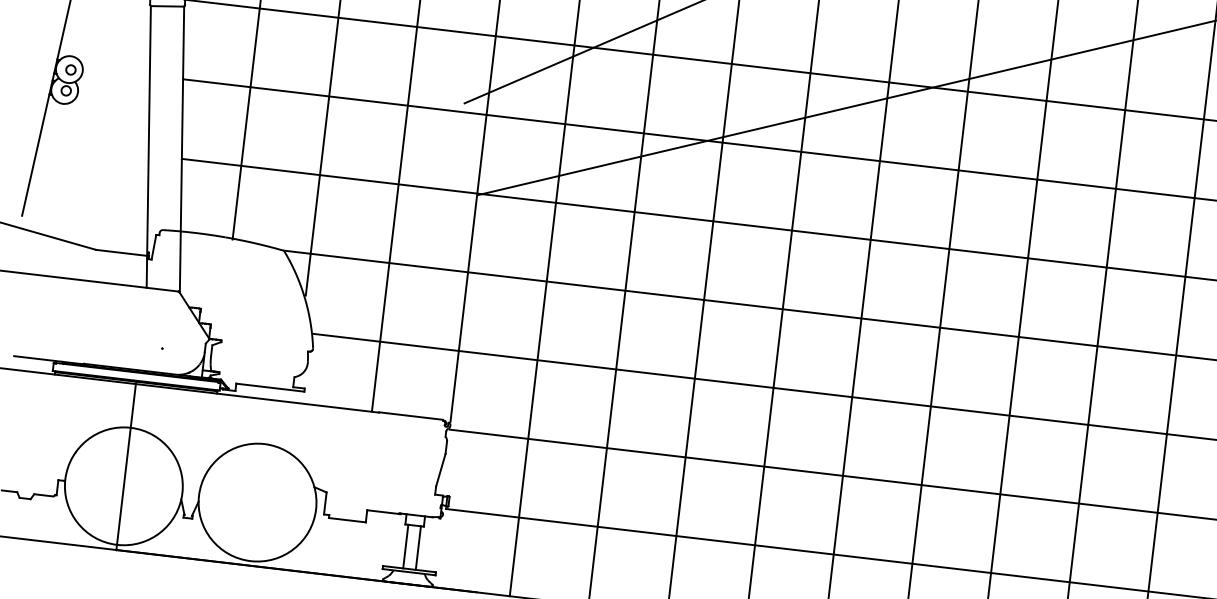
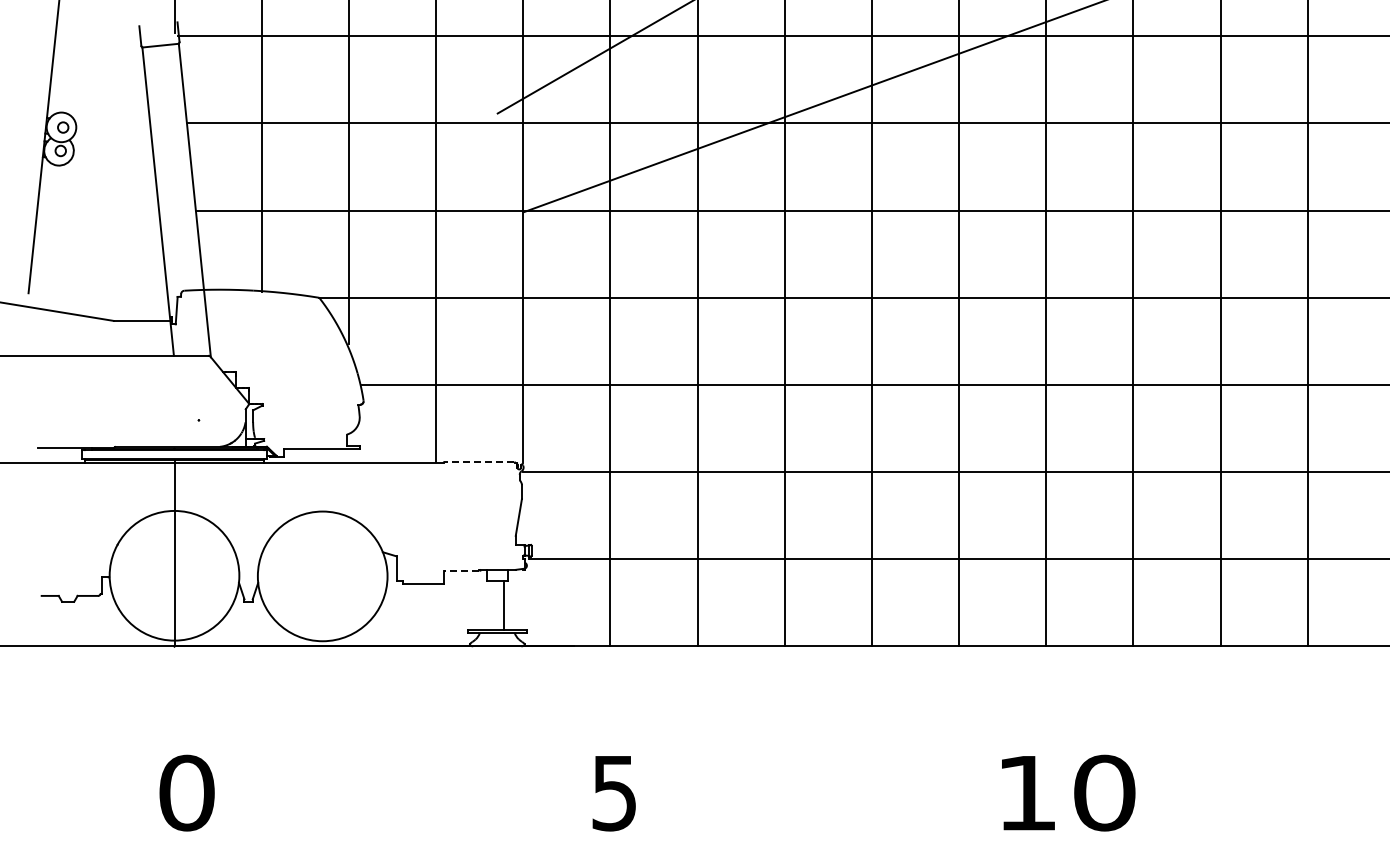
line: (410, 416) -> (478, 462), solid -> dashed
line: (383, 511) -> (461, 570), solid -> dashed
line: (405, 546) -> (490, 605), removed

